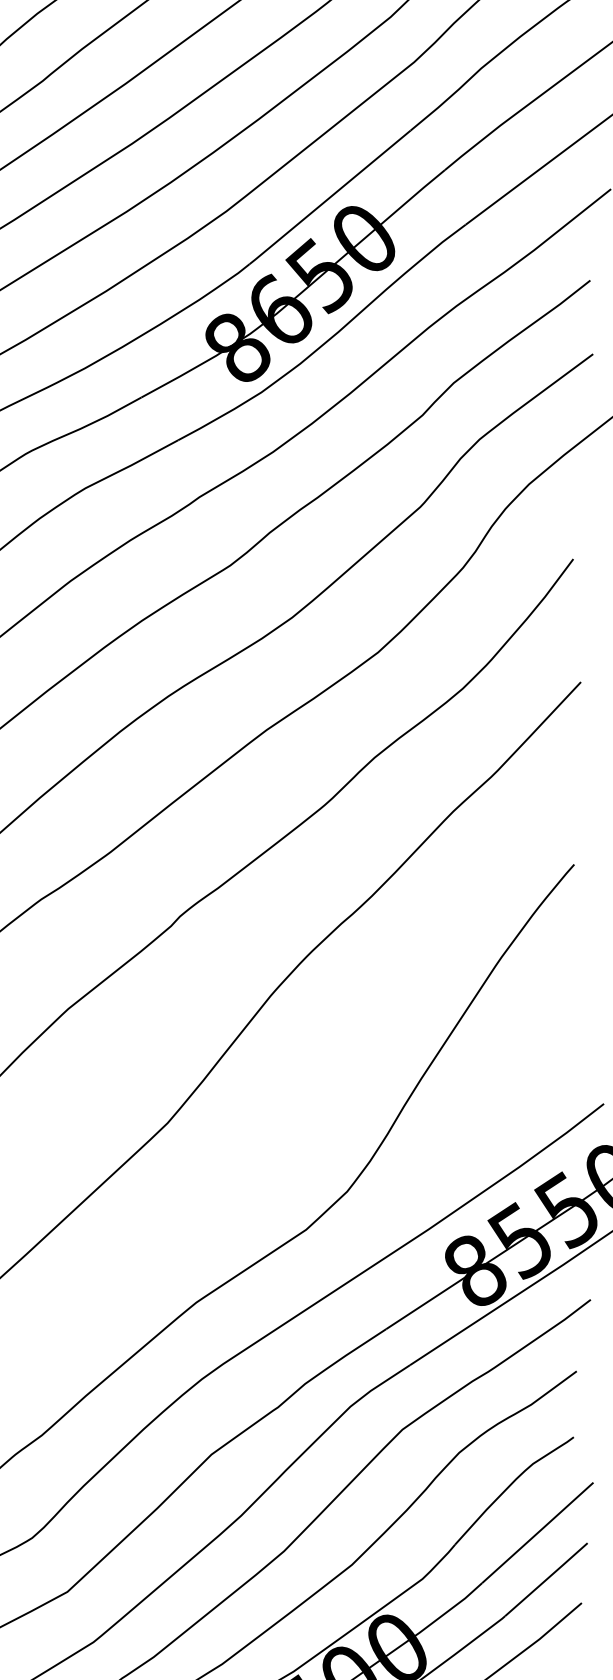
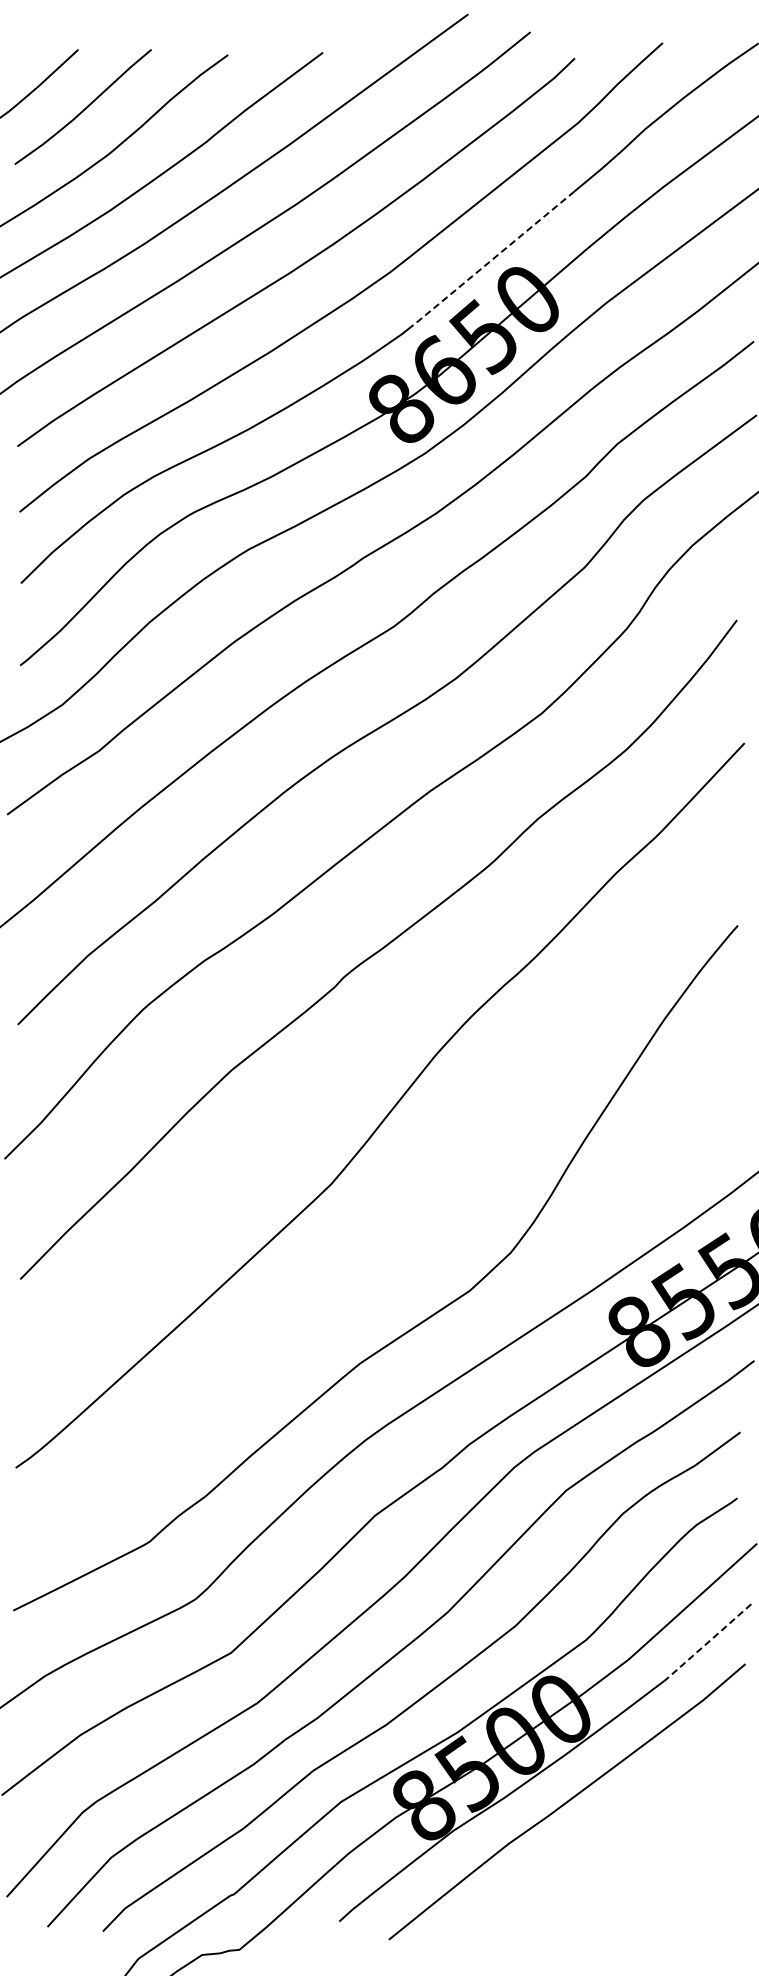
line: (329, 198) -> (493, 259), solid -> dashed
line: (546, 1579) -> (710, 1640), solid -> dashed

